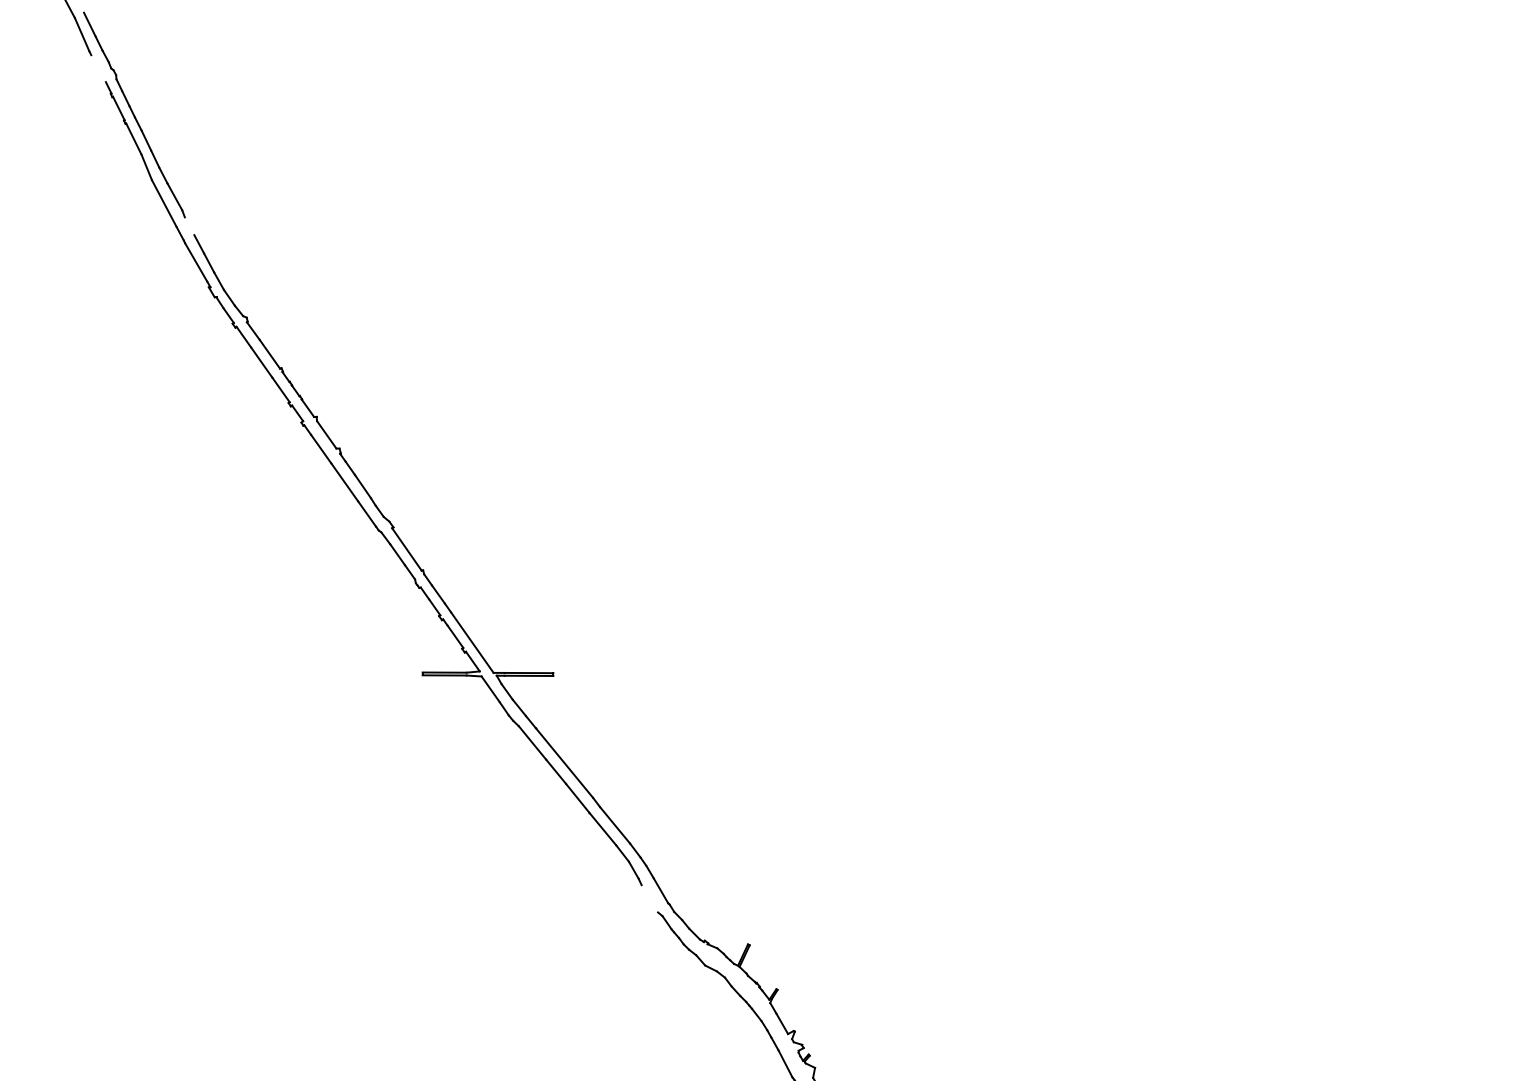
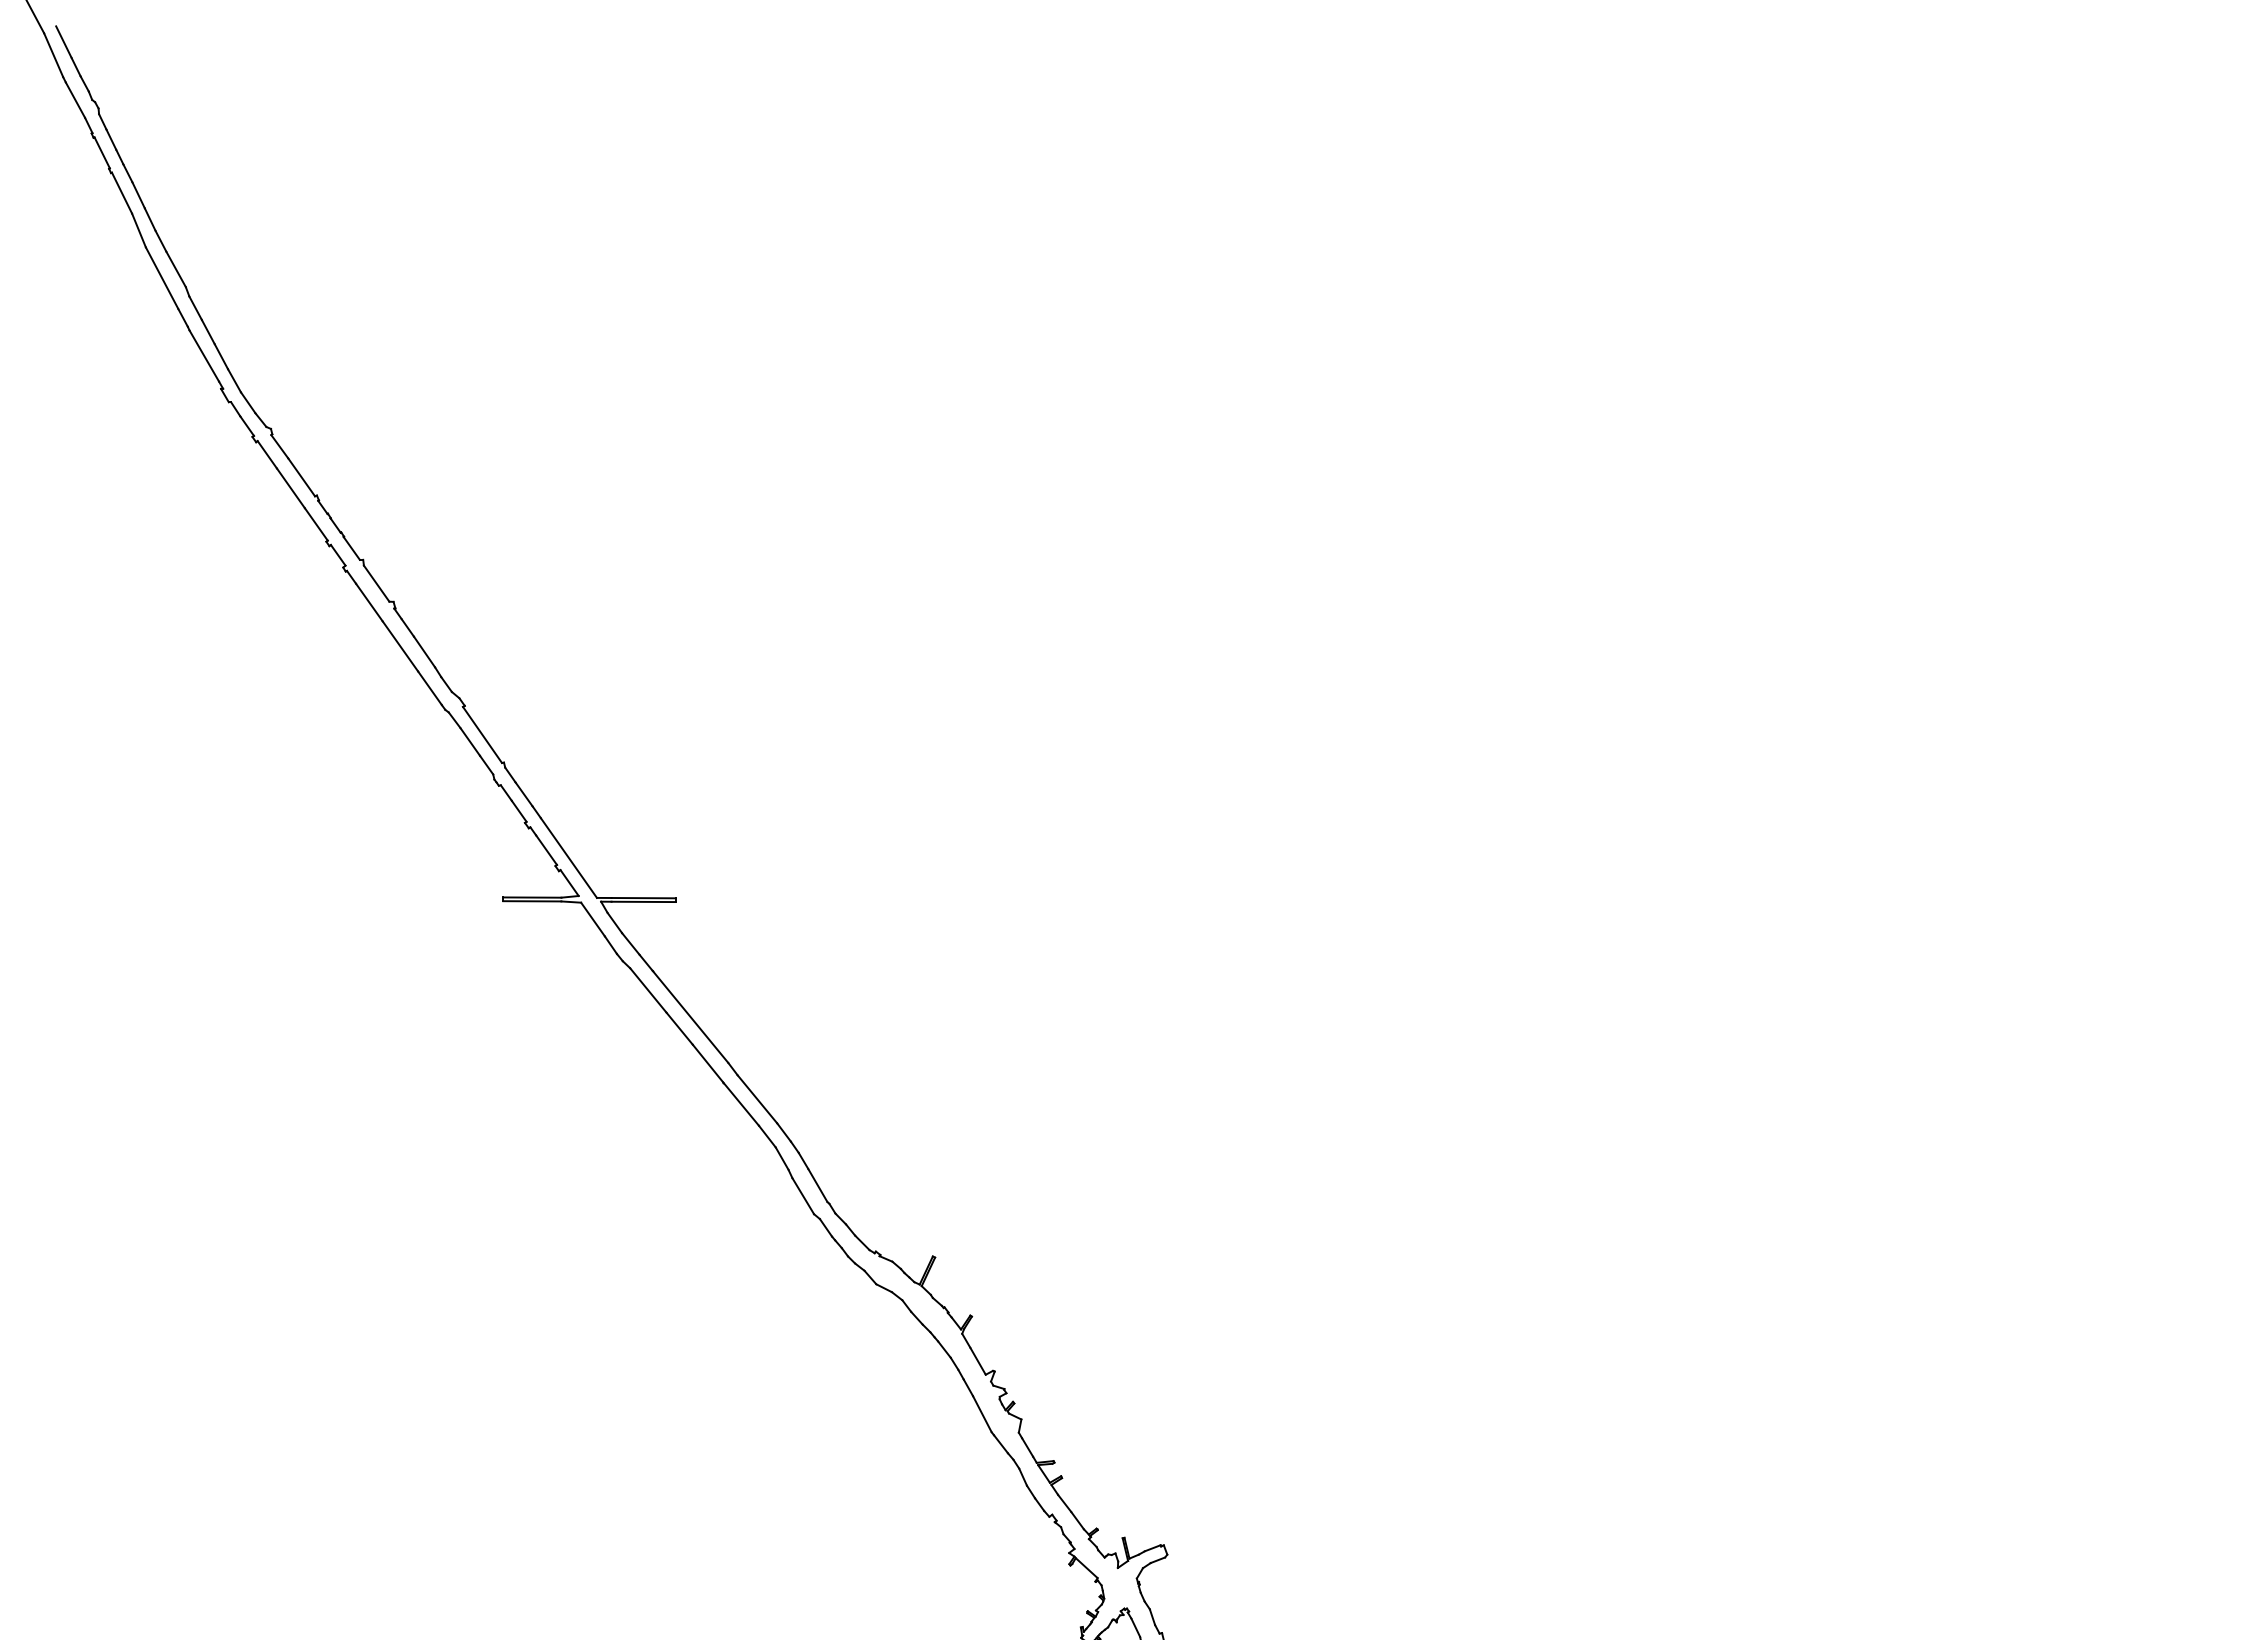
line: (98, 68) -> (75, 99), added
line: (189, 225) -> (195, 307), added
line: (650, 899) -> (803, 1196), added

